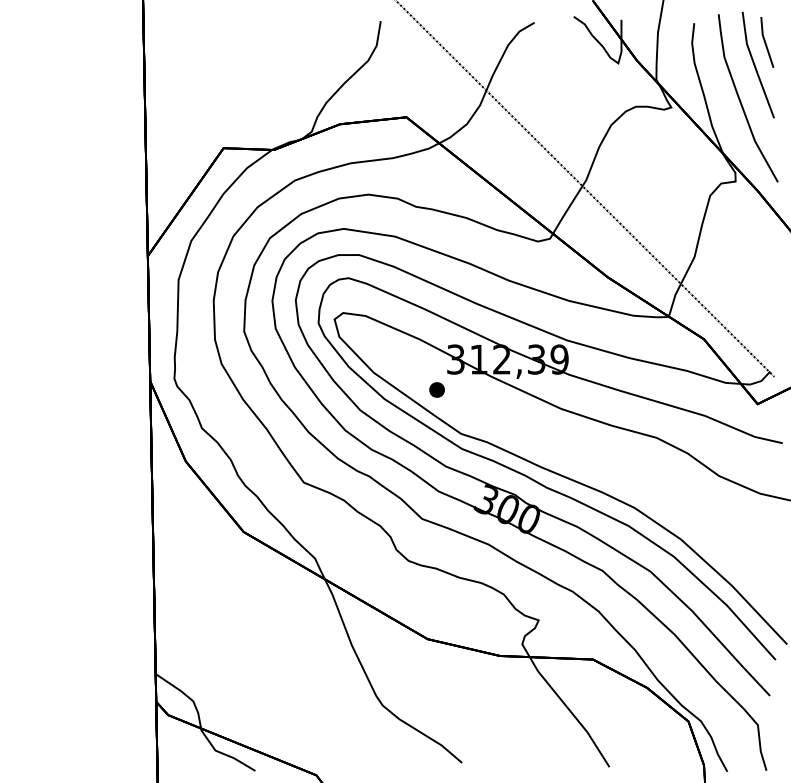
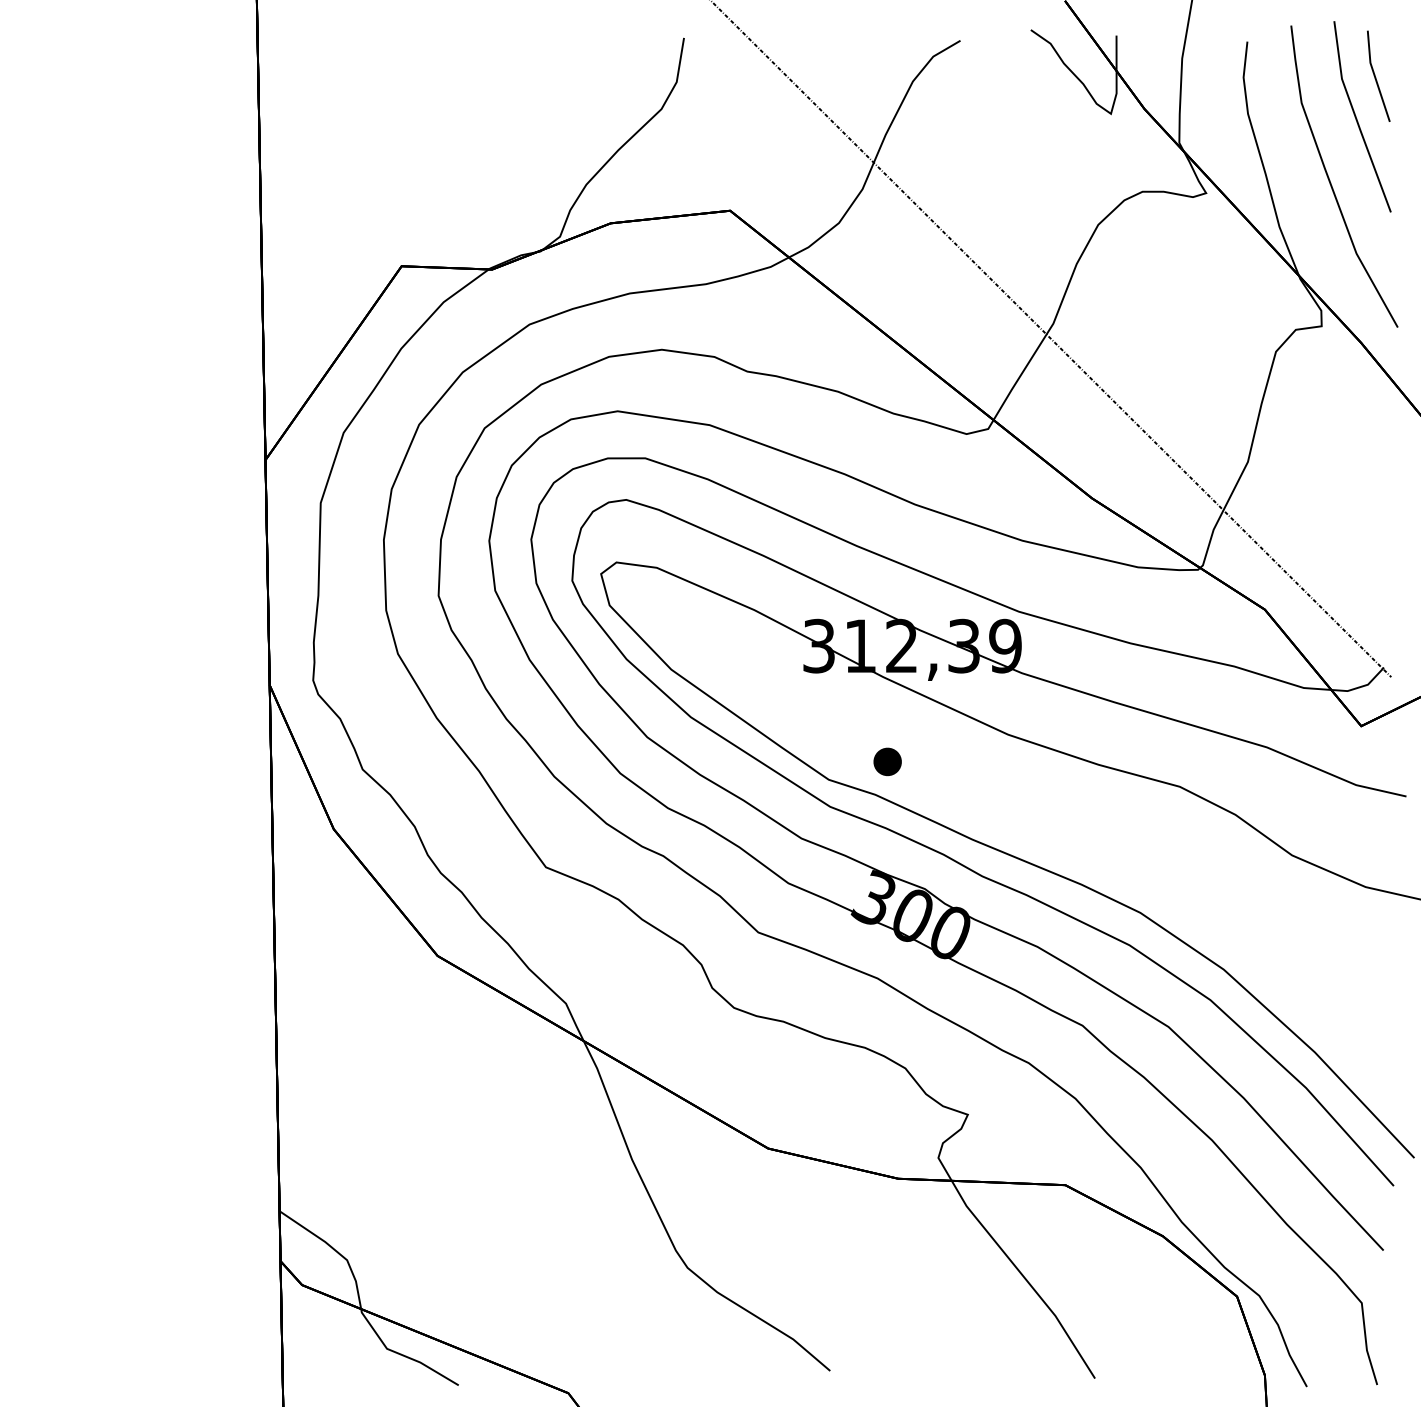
part: (436, 389) -> (886, 761), moved

